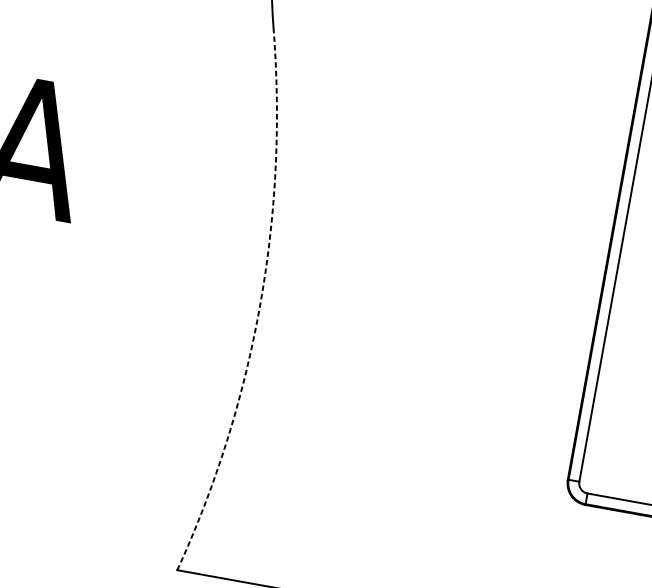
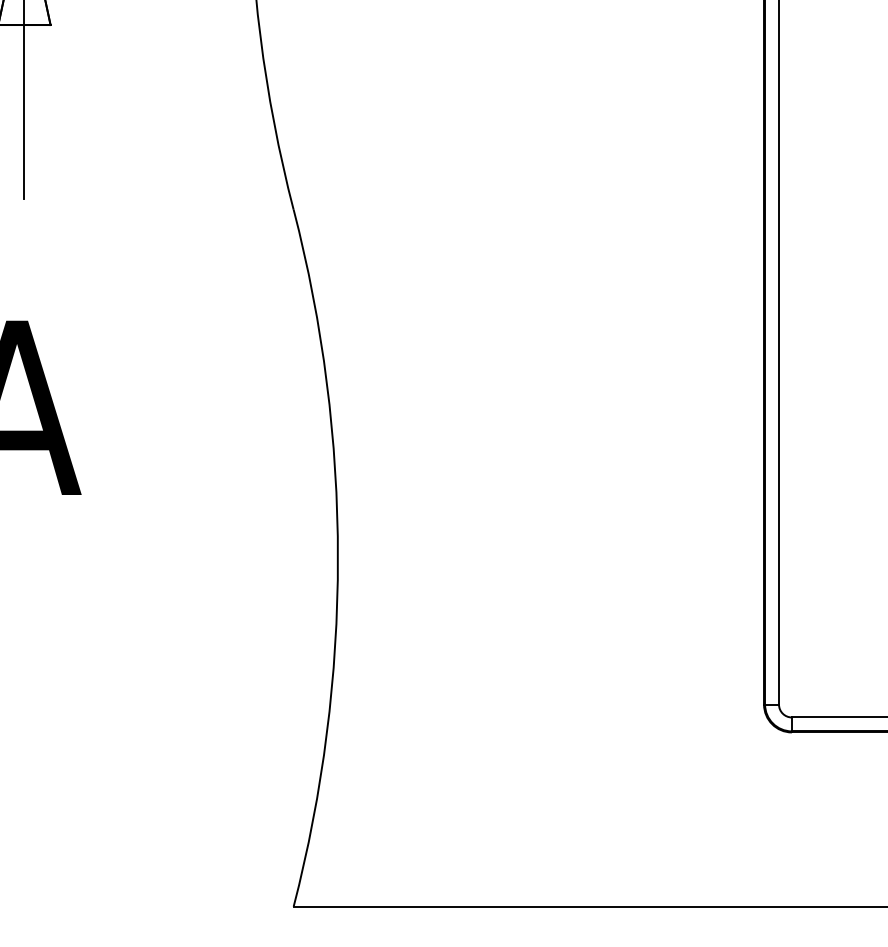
arc: (259, 307) -> (337, 558), dashed -> solid

